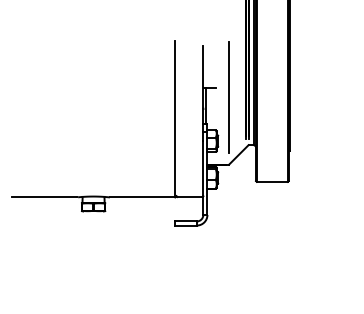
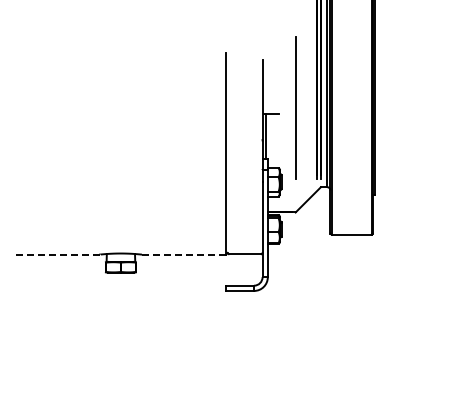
line: (228, 97) -> (295, 107), moved
line: (45, 197) -> (58, 254), solid -> dashed
line: (142, 197) -> (184, 254), solid -> dashed

